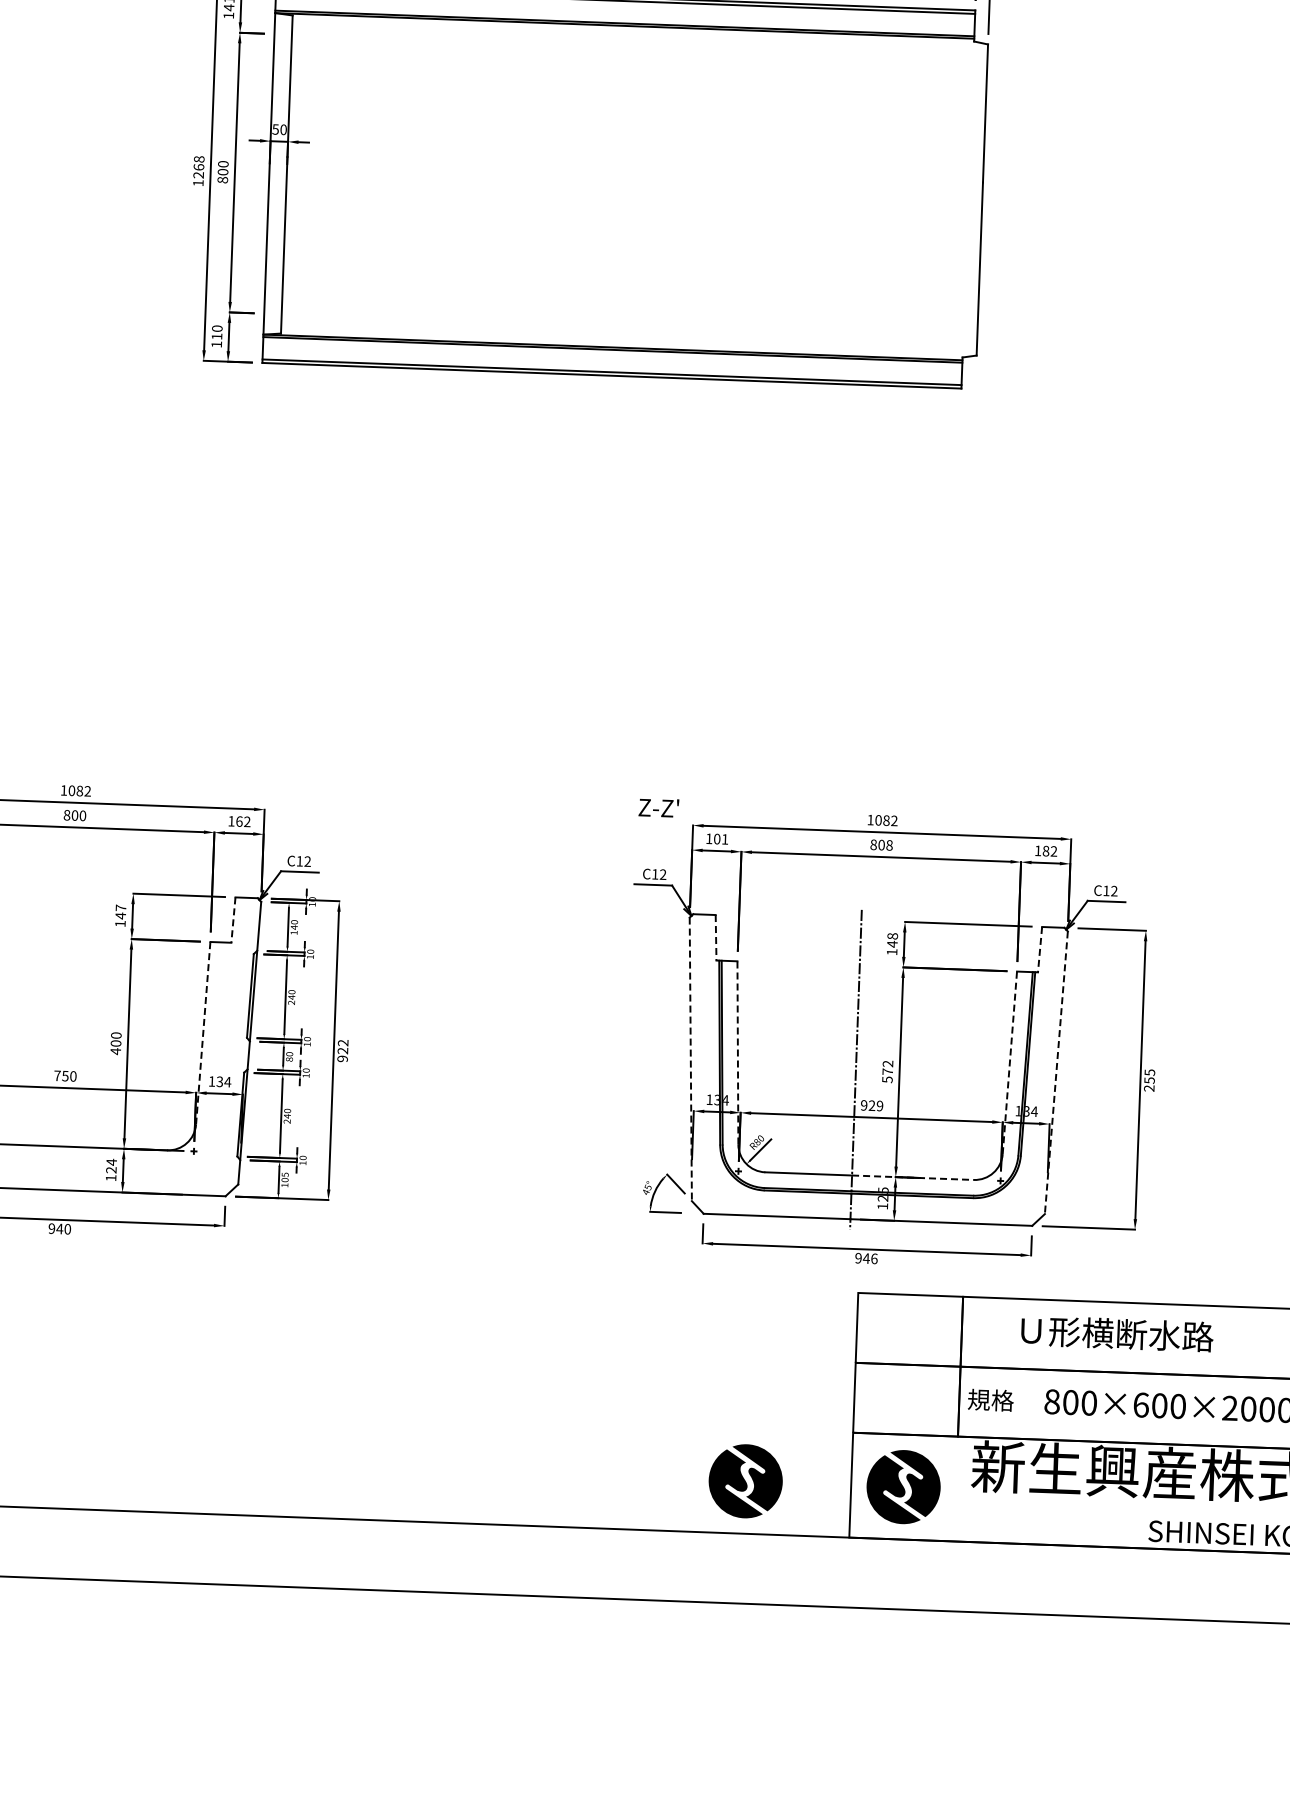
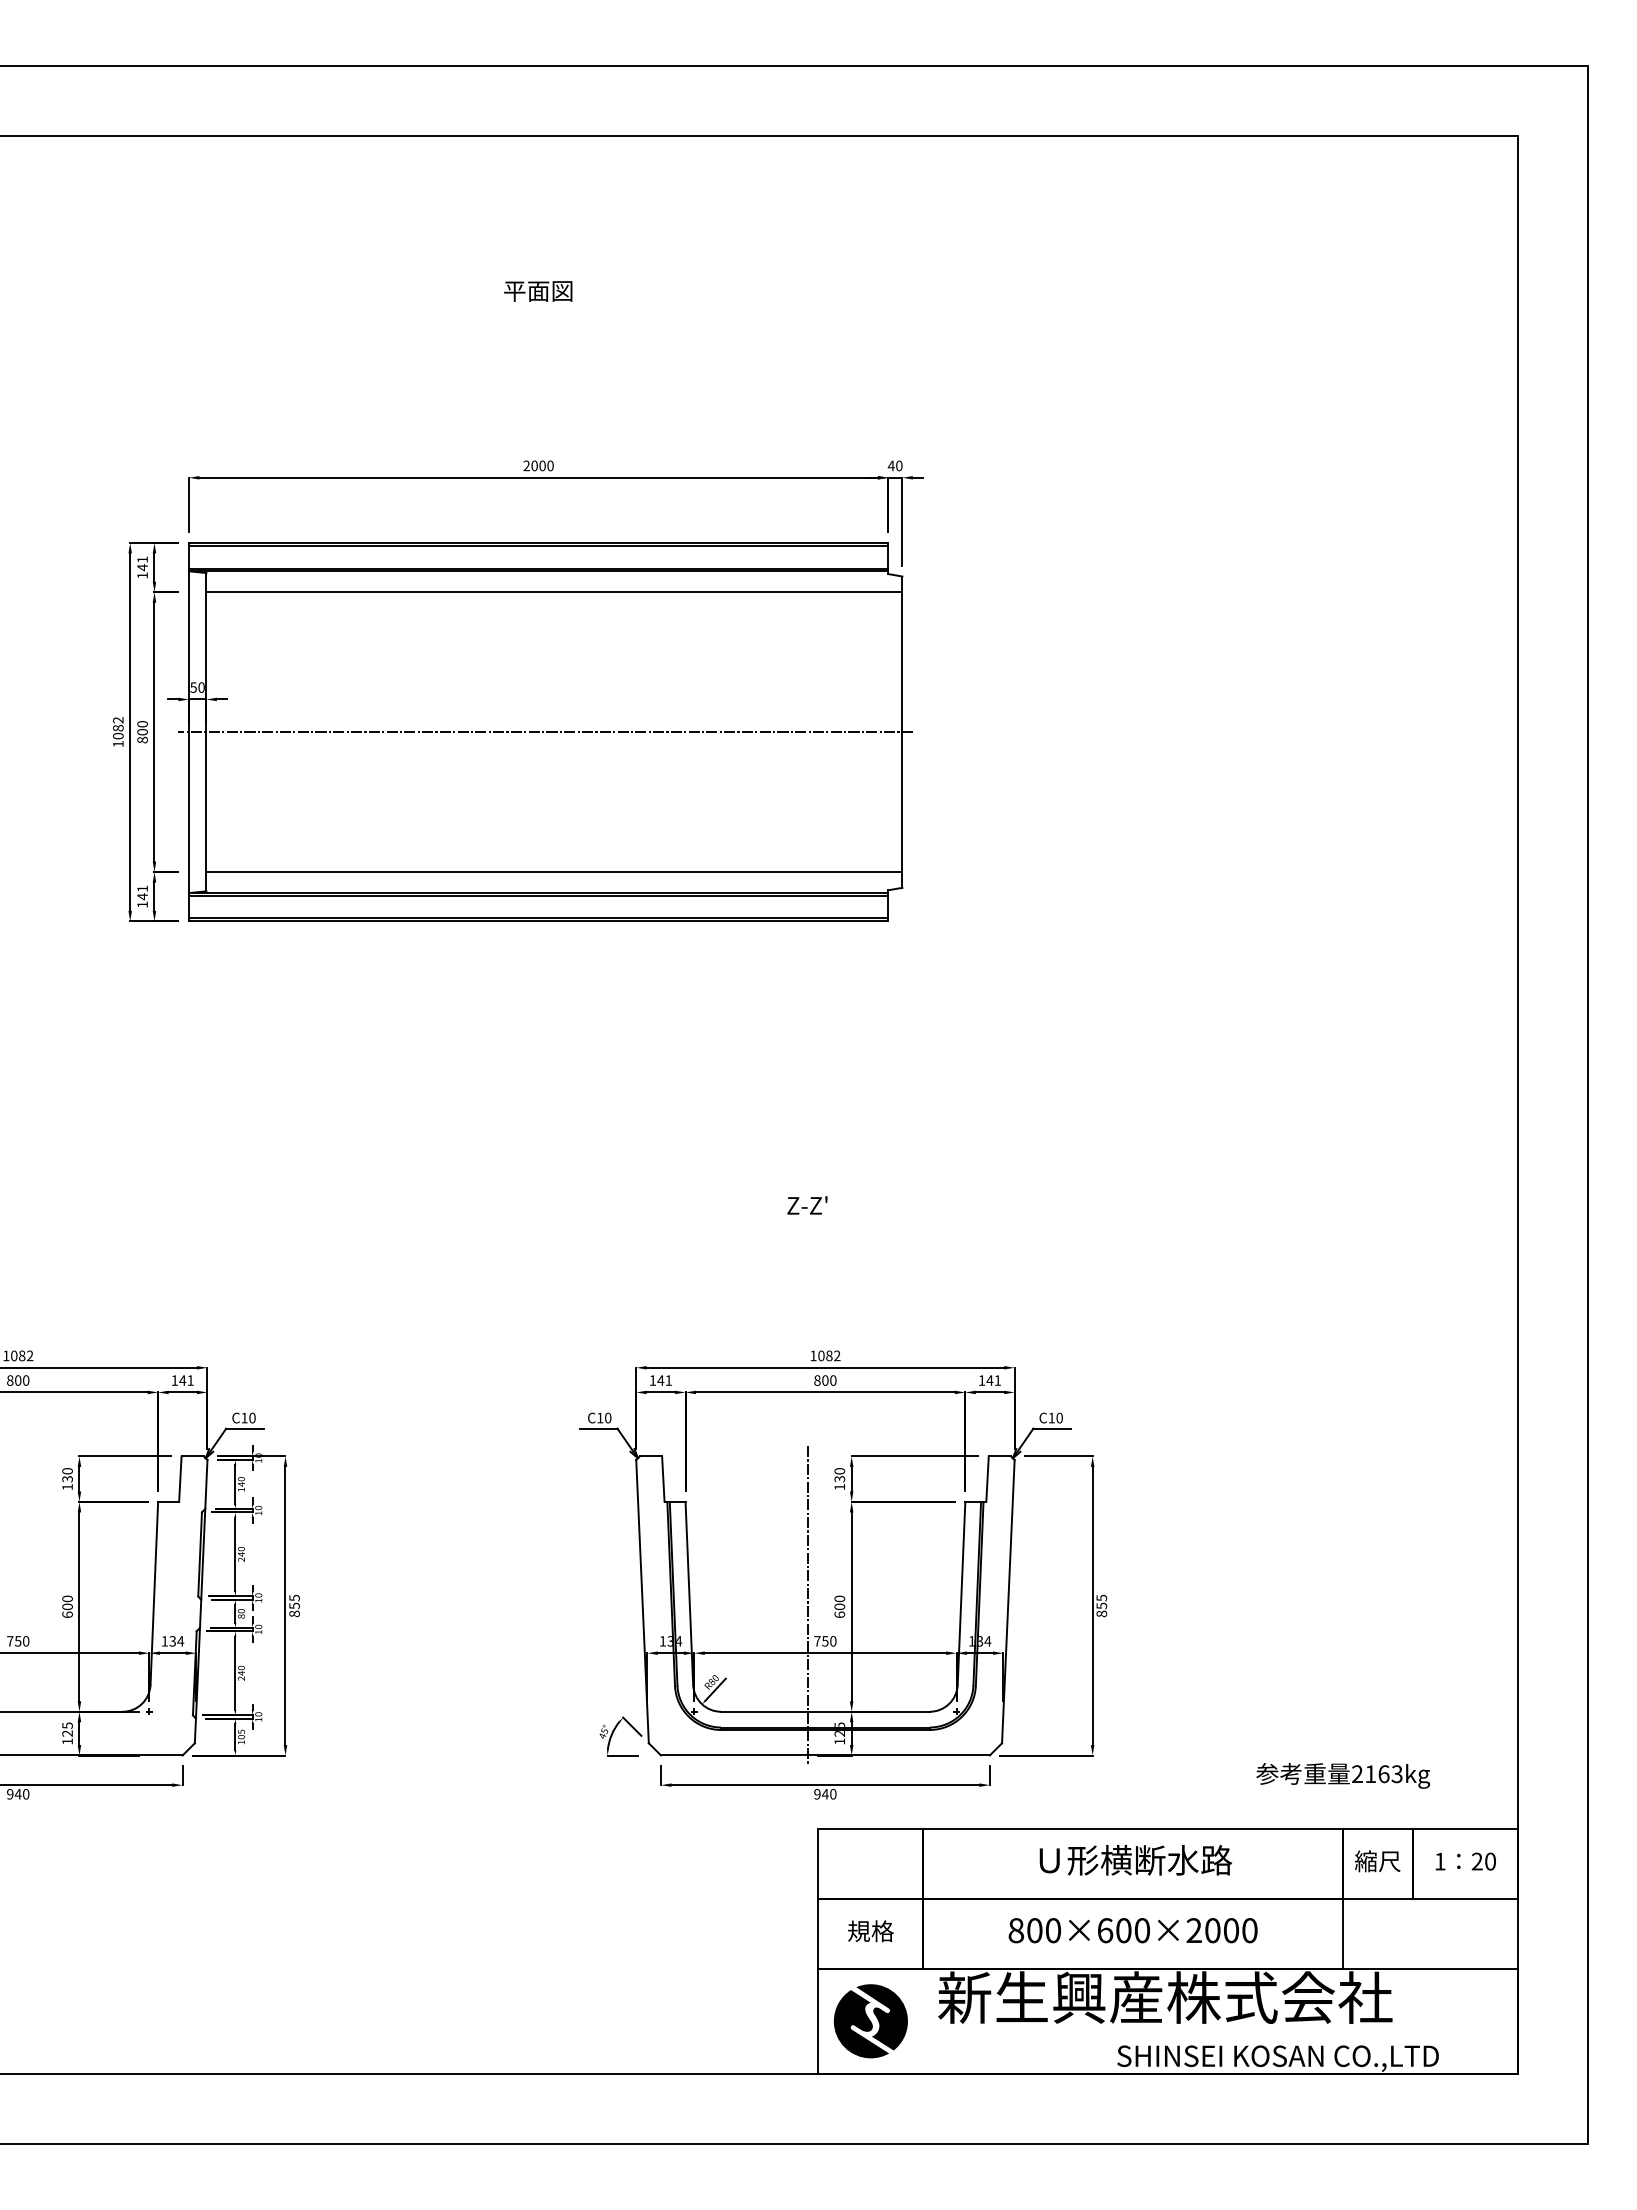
line: (639, 47) -> (554, 592), added
text: (199, 167) -> (118, 728), 1268 -> 1082
line: (625, 187) -> (545, 732), added
line: (629, 327) -> (554, 872), added
text: (217, 332) -> (142, 892), 110 -> 141
text: (658, 807) -> (807, 1205), moved
text: (243, 821) -> (186, 1380), 162 -> 141
text: (716, 839) -> (660, 1380), 101 -> 141
text: (889, 845) -> (833, 1380), 808 -> 800
text: (1049, 851) -> (993, 1380), 182 -> 141
text: (307, 861) -> (252, 1417), C12 -> C10
text: (663, 875) -> (608, 1418), C12 -> C10
text: (1114, 890) -> (1059, 1417), C12 -> C10
text: (120, 912) -> (67, 1475), 147 -> 130
line: (233, 920) -> (180, 1479), dashed -> solid
line: (716, 938) -> (663, 1479), dashed -> solid
text: (892, 940) -> (839, 1475), 148 -> 130
line: (1040, 949) -> (987, 1479), dashed -> solid
line: (203, 1033) -> (154, 1593), dashed -> solid
text: (342, 1050) -> (294, 1605), 922 -> 855
text: (115, 1051) -> (67, 1614), 400 -> 600
line: (738, 1052) -> (689, 1593), dashed -> solid
line: (690, 1059) -> (642, 1601), dashed -> solid
line: (1009, 1062) -> (961, 1593), dashed -> solid
text: (887, 1071) -> (839, 1606), 572 -> 600
line: (1056, 1072) -> (1008, 1601), dashed -> solid
text: (1149, 1088) -> (1101, 1613), 255 -> 855
text: (872, 1105) -> (825, 1641), 929 -> 750
text: (111, 1162) -> (67, 1725), 124 -> 125
line: (912, 1177) -> (868, 1711), dashed -> solid
text: (874, 1259) -> (833, 1794), 946 -> 940
text: (1116, 1334) -> (1135, 1860), moved
text: (990, 1400) -> (870, 1931), moved
part: (745, 1481) -> (712, 2021), removed

